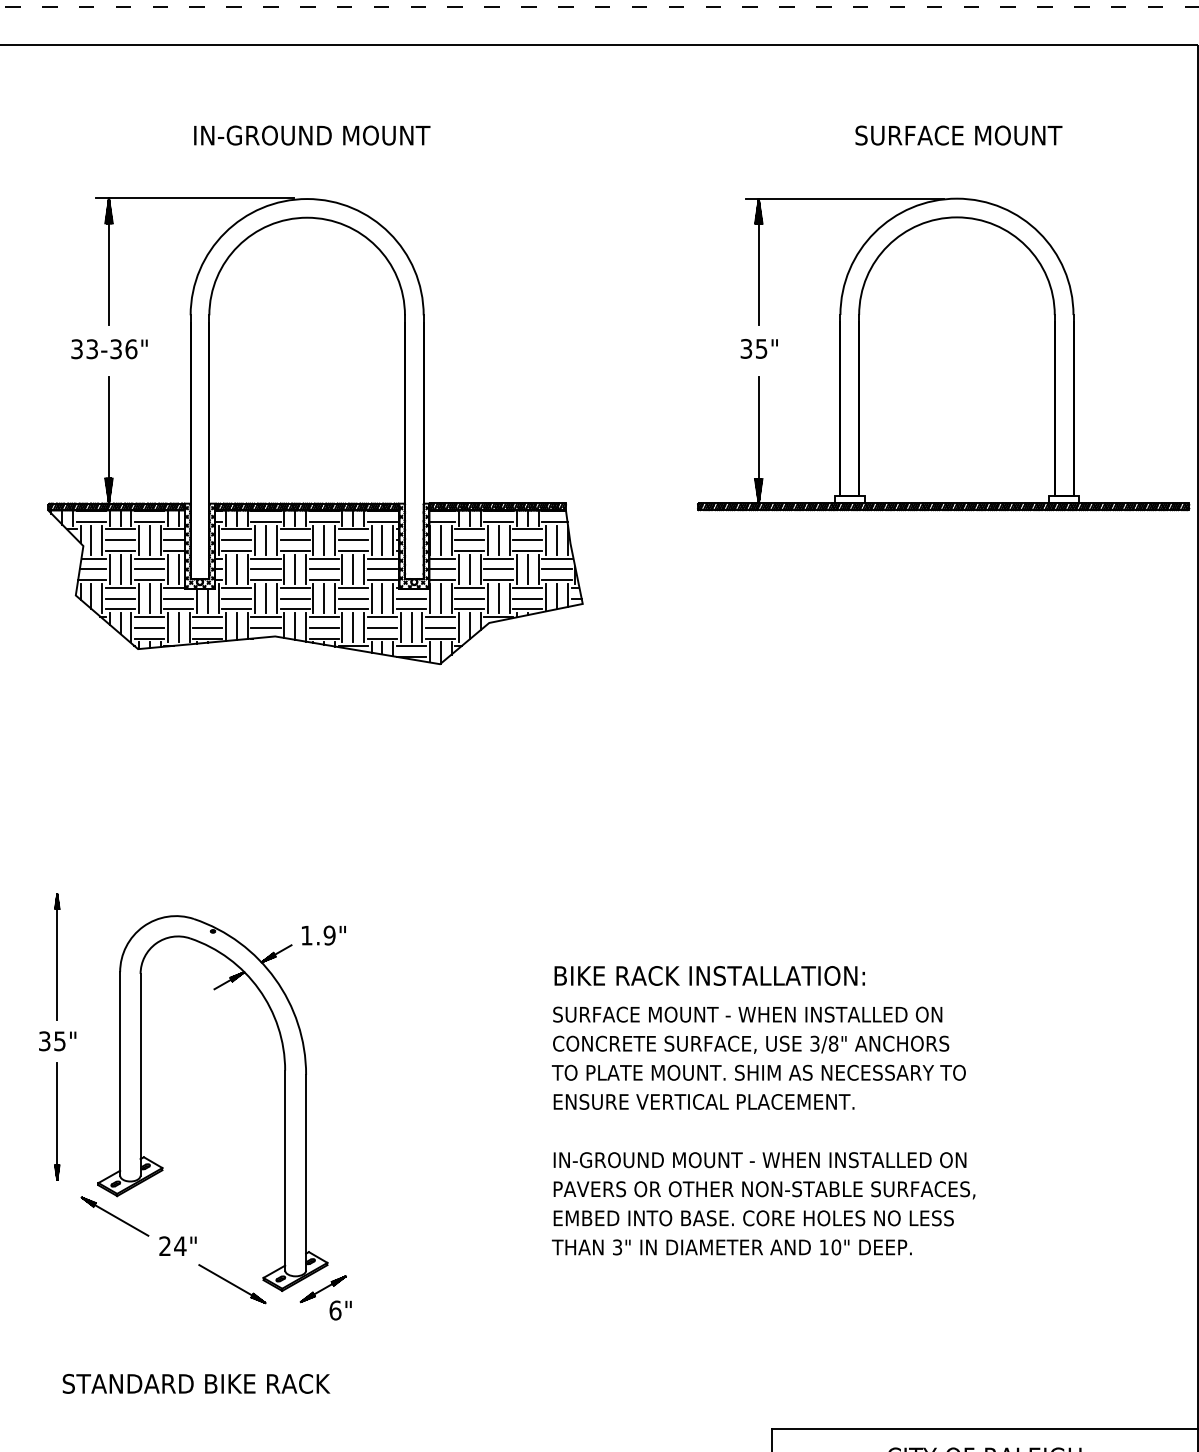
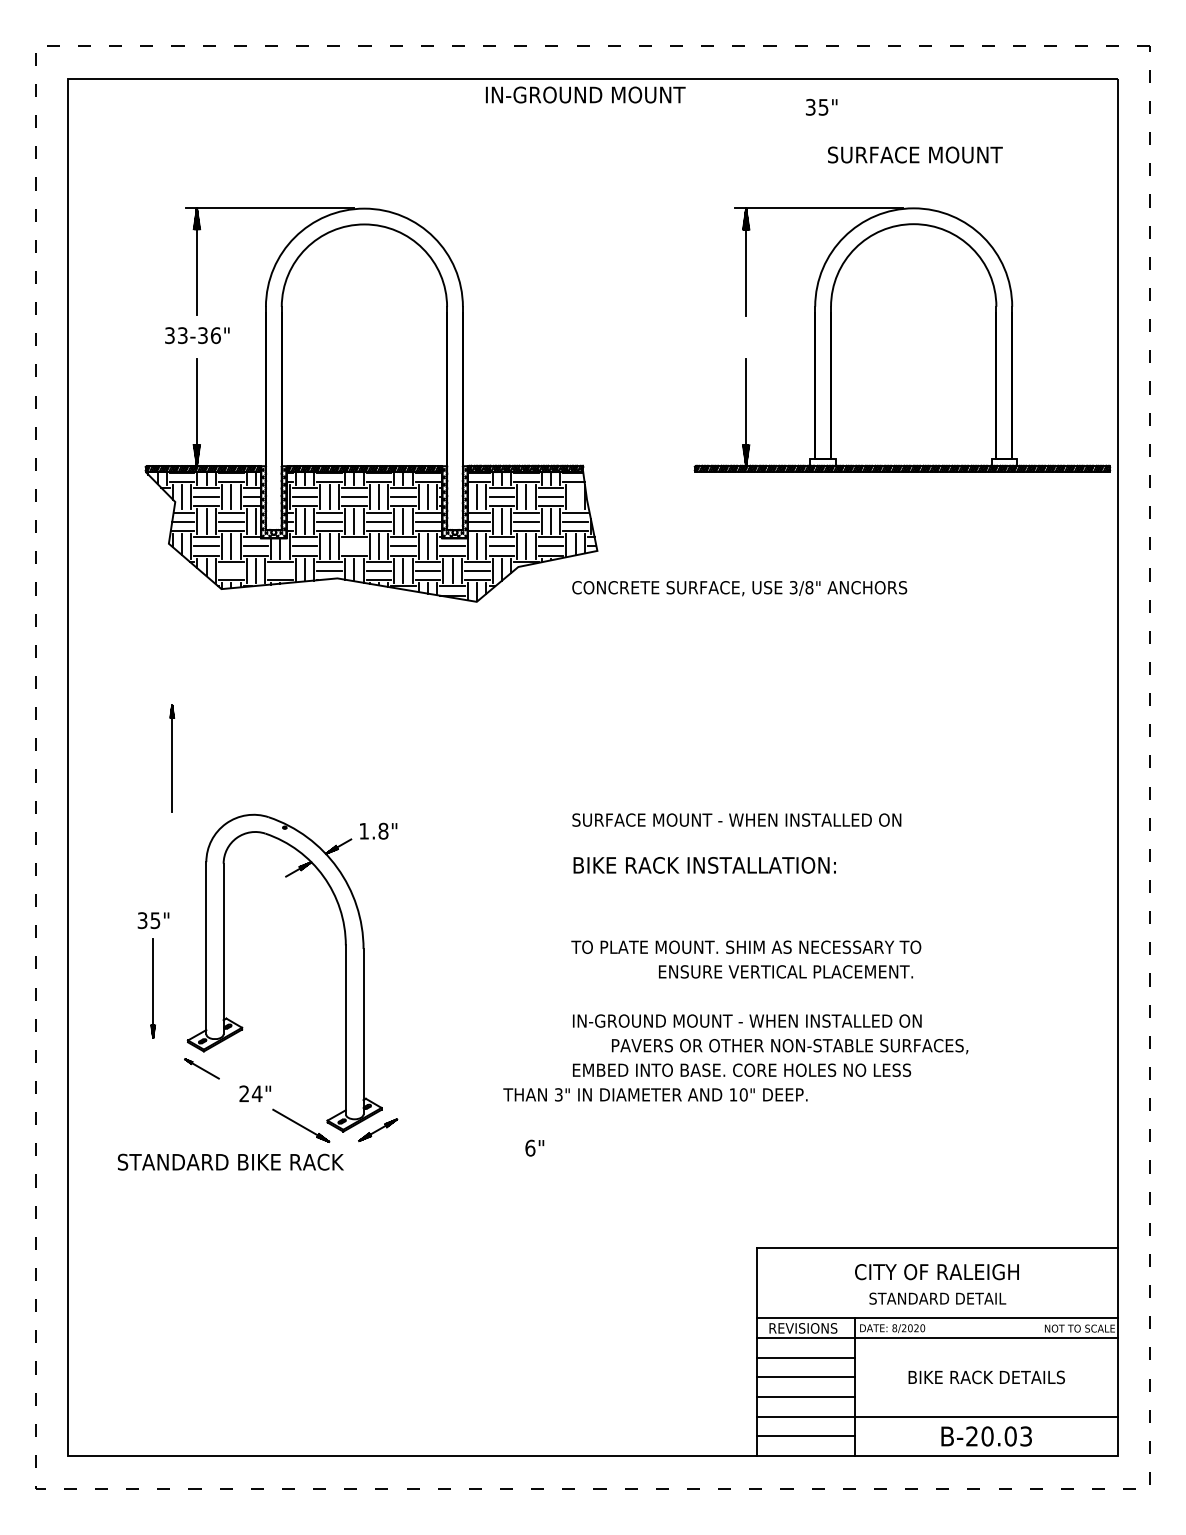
text: (311, 134) -> (585, 94), moved
text: (759, 347) -> (821, 106), moved
line: (556, 539) -> (575, 496), removed
line: (294, 598) -> (353, 546), removed
line: (149, 627) -> (231, 570), removed
line: (207, 627) -> (280, 570), removed
text: (329, 935) -> (383, 831), 1.9" -> 1.8"
part: (57, 957) -> (172, 758), moved
text: (747, 1013) -> (736, 819), moved
text: (750, 1044) -> (739, 588), moved
text: (703, 1101) -> (785, 971), moved
text: (765, 1190) -> (790, 1046), moved
part: (114, 1216) -> (201, 1068), size x0.6
text: (731, 1246) -> (655, 1094), moved
text: (340, 1309) -> (534, 1147), moved
text: (196, 1383) -> (230, 1161), moved

